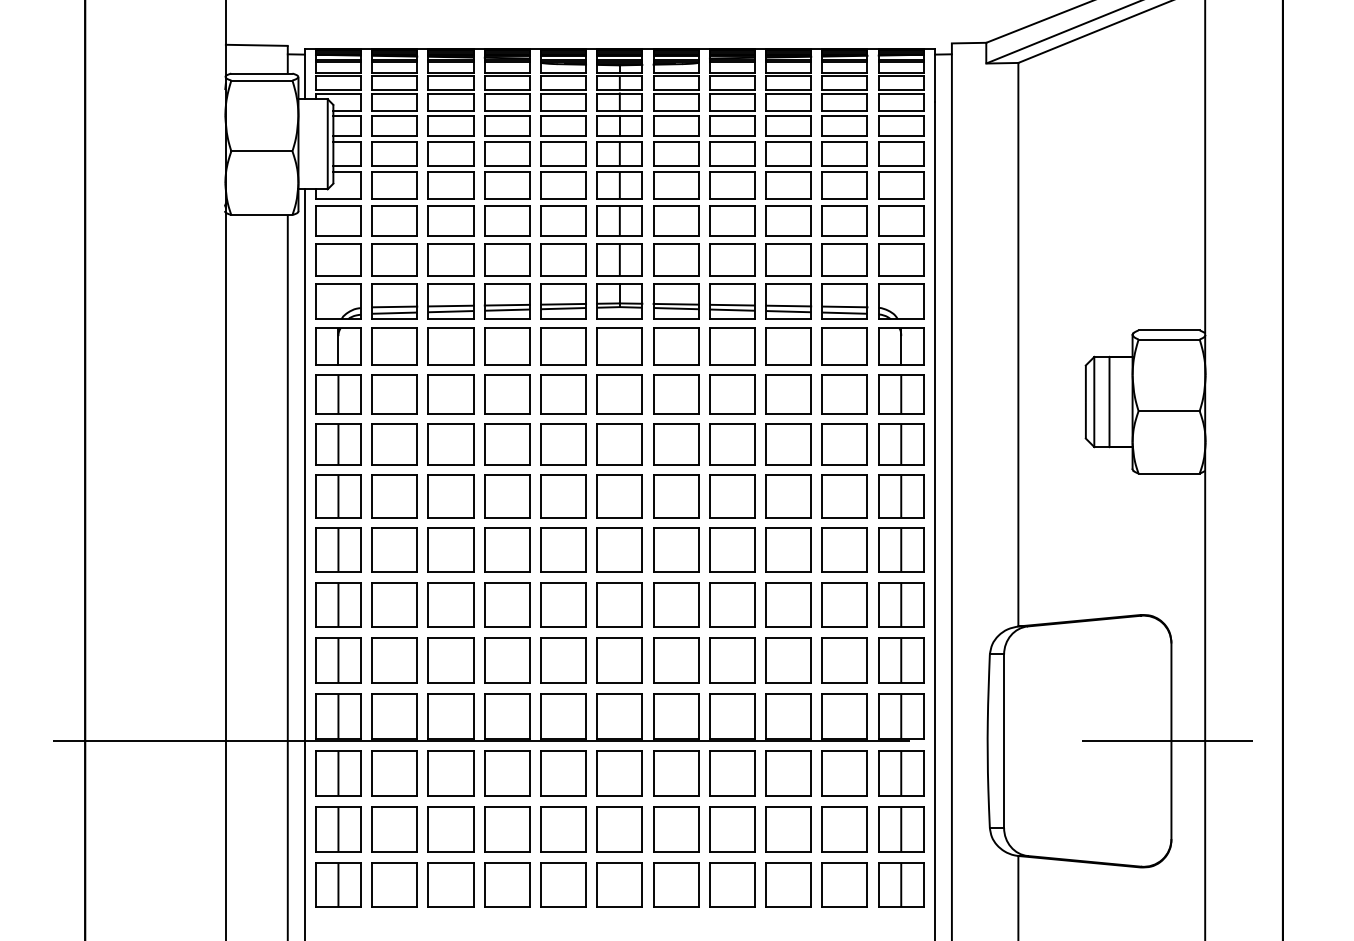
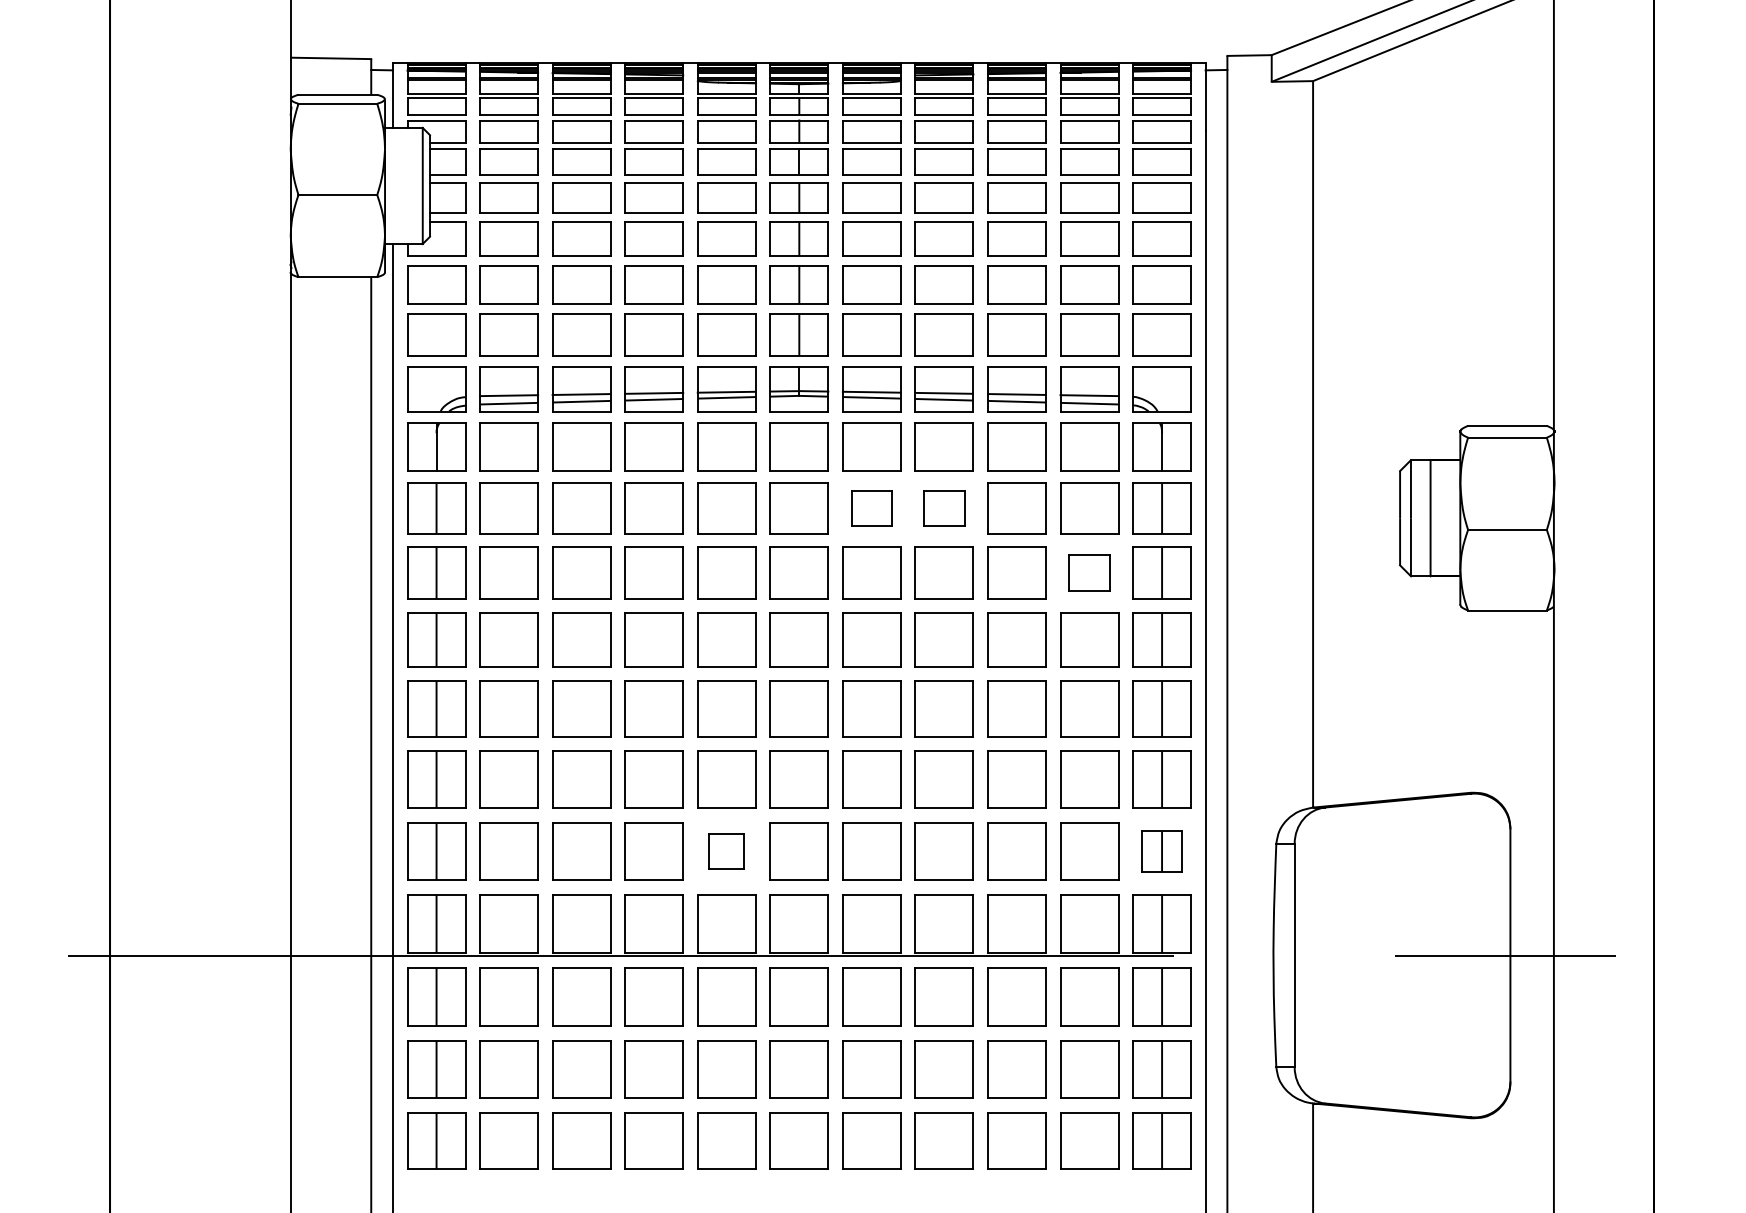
part: (675, 394) -> (871, 508), size x0.7
part: (731, 394) -> (943, 508), size x0.7
part: (844, 444) -> (1089, 572), size x0.7
part: (563, 660) -> (726, 851), size x0.6
part: (900, 660) -> (1161, 851), size x0.7

